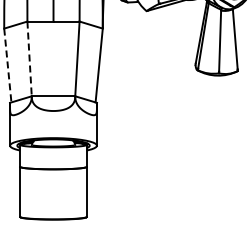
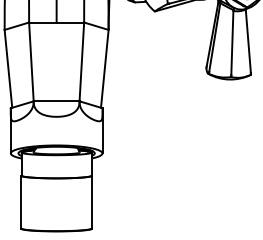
line: (29, 59) -> (31, 62), dashed -> solid
line: (7, 66) -> (8, 69), dashed -> solid

